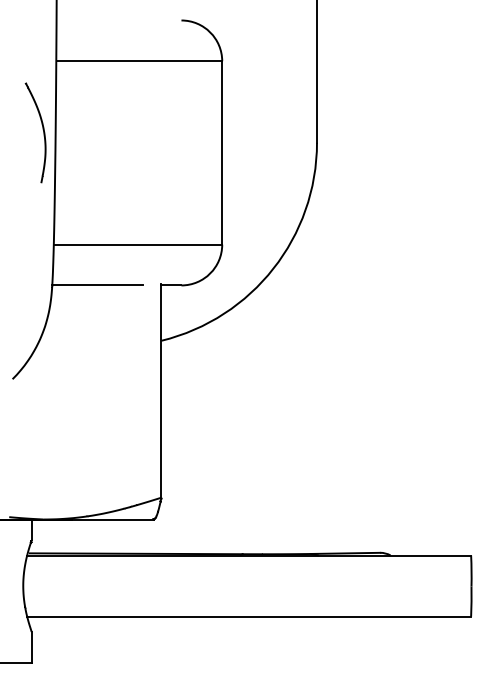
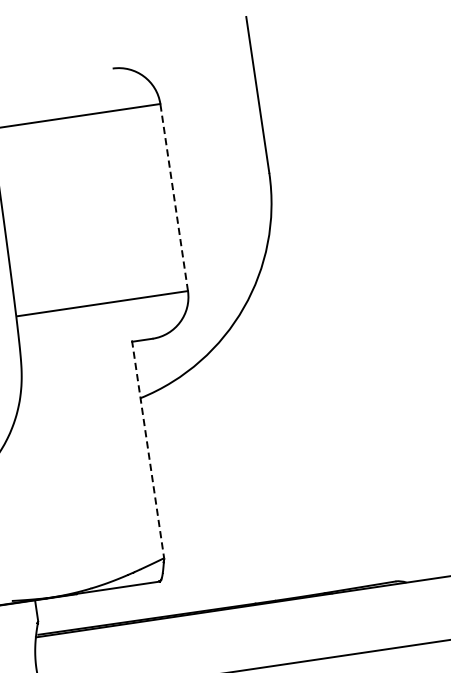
line: (222, 152) -> (174, 197), solid -> dashed
line: (97, 285) -> (66, 351), removed
line: (161, 390) -> (148, 448), solid -> dashed

